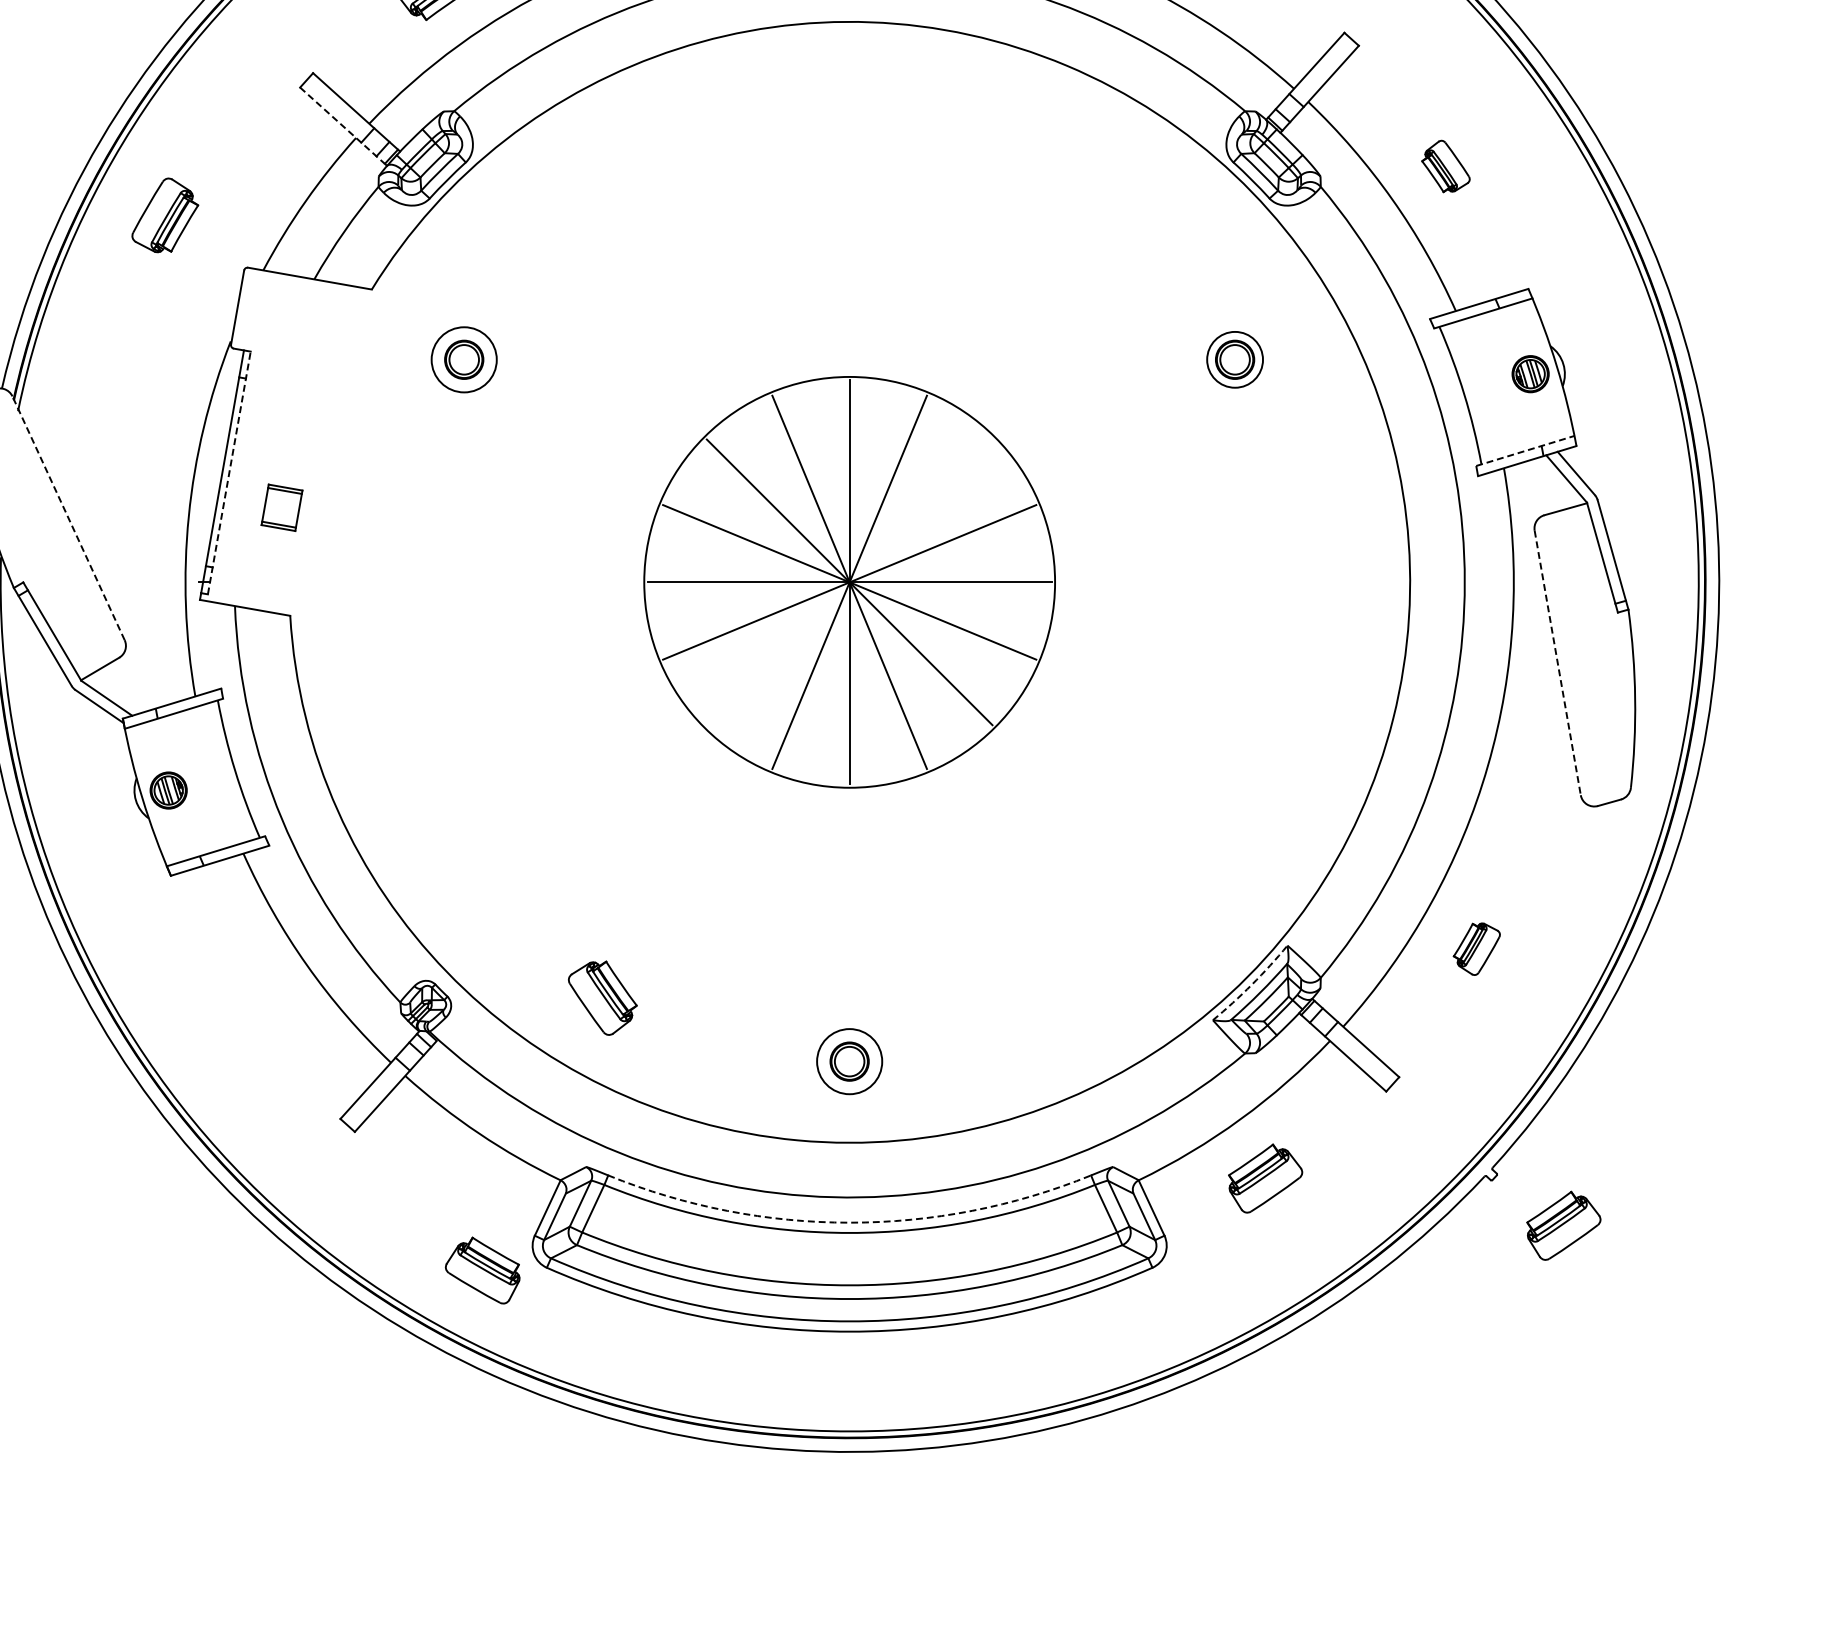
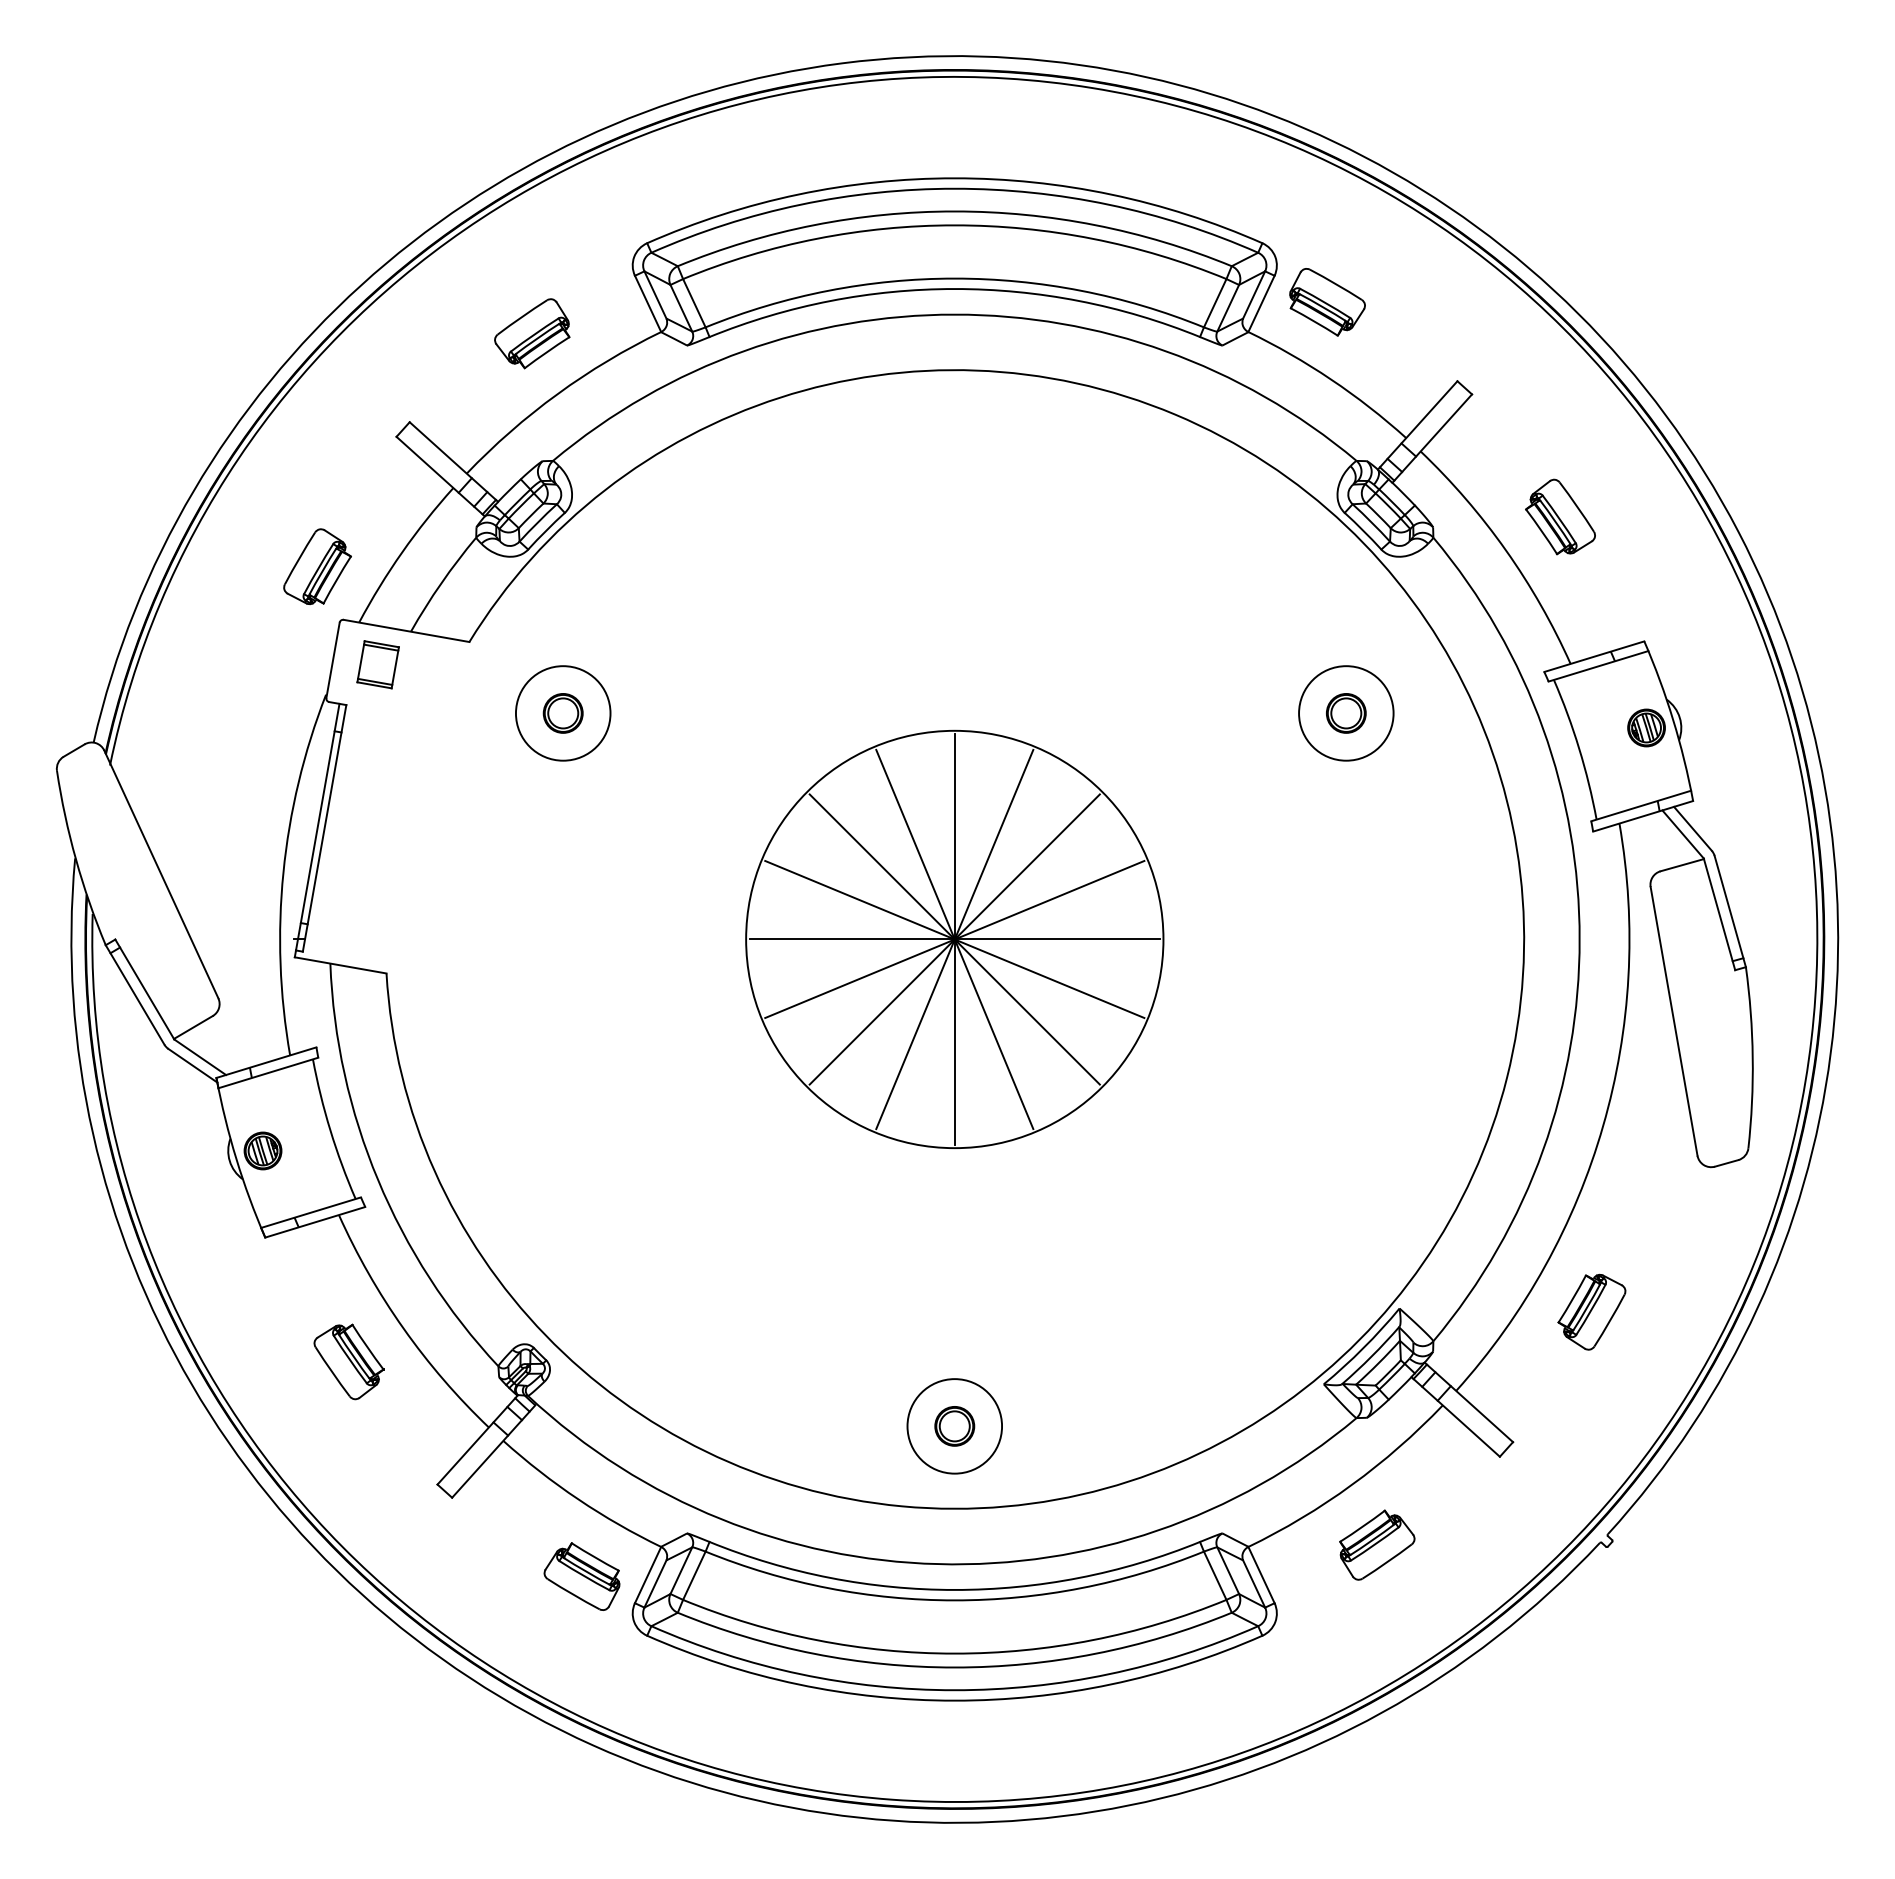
line: (342, 125) -> (439, 475), dashed -> solid
part: (1445, 165) -> (1560, 516), size x1.43
part: (165, 215) -> (317, 566), moved
circle: (463, 359) -> (562, 713), size x1.43
circle: (1235, 359) -> (1346, 713), size x1.67
line: (1525, 450) -> (1641, 805), dashed -> solid
line: (229, 472) -> (324, 827), dashed -> solid
part: (281, 507) -> (377, 664), moved
line: (68, 517) -> (161, 873), dashed -> solid
line: (849, 582) -> (954, 939), added
line: (1558, 663) -> (1674, 1021), dashed -> solid
part: (1476, 948) -> (1591, 1311), size x1.43
arc: (1252, 984) -> (1363, 1348), dashed -> solid
part: (602, 997) -> (348, 1361), moved
circle: (849, 1061) -> (954, 1426), size x1.43
arc: (849, 1222) -> (954, 1589), dashed -> solid
part: (1564, 1225) -> (1680, 1592), removed
part: (482, 1270) -> (581, 1576), moved

